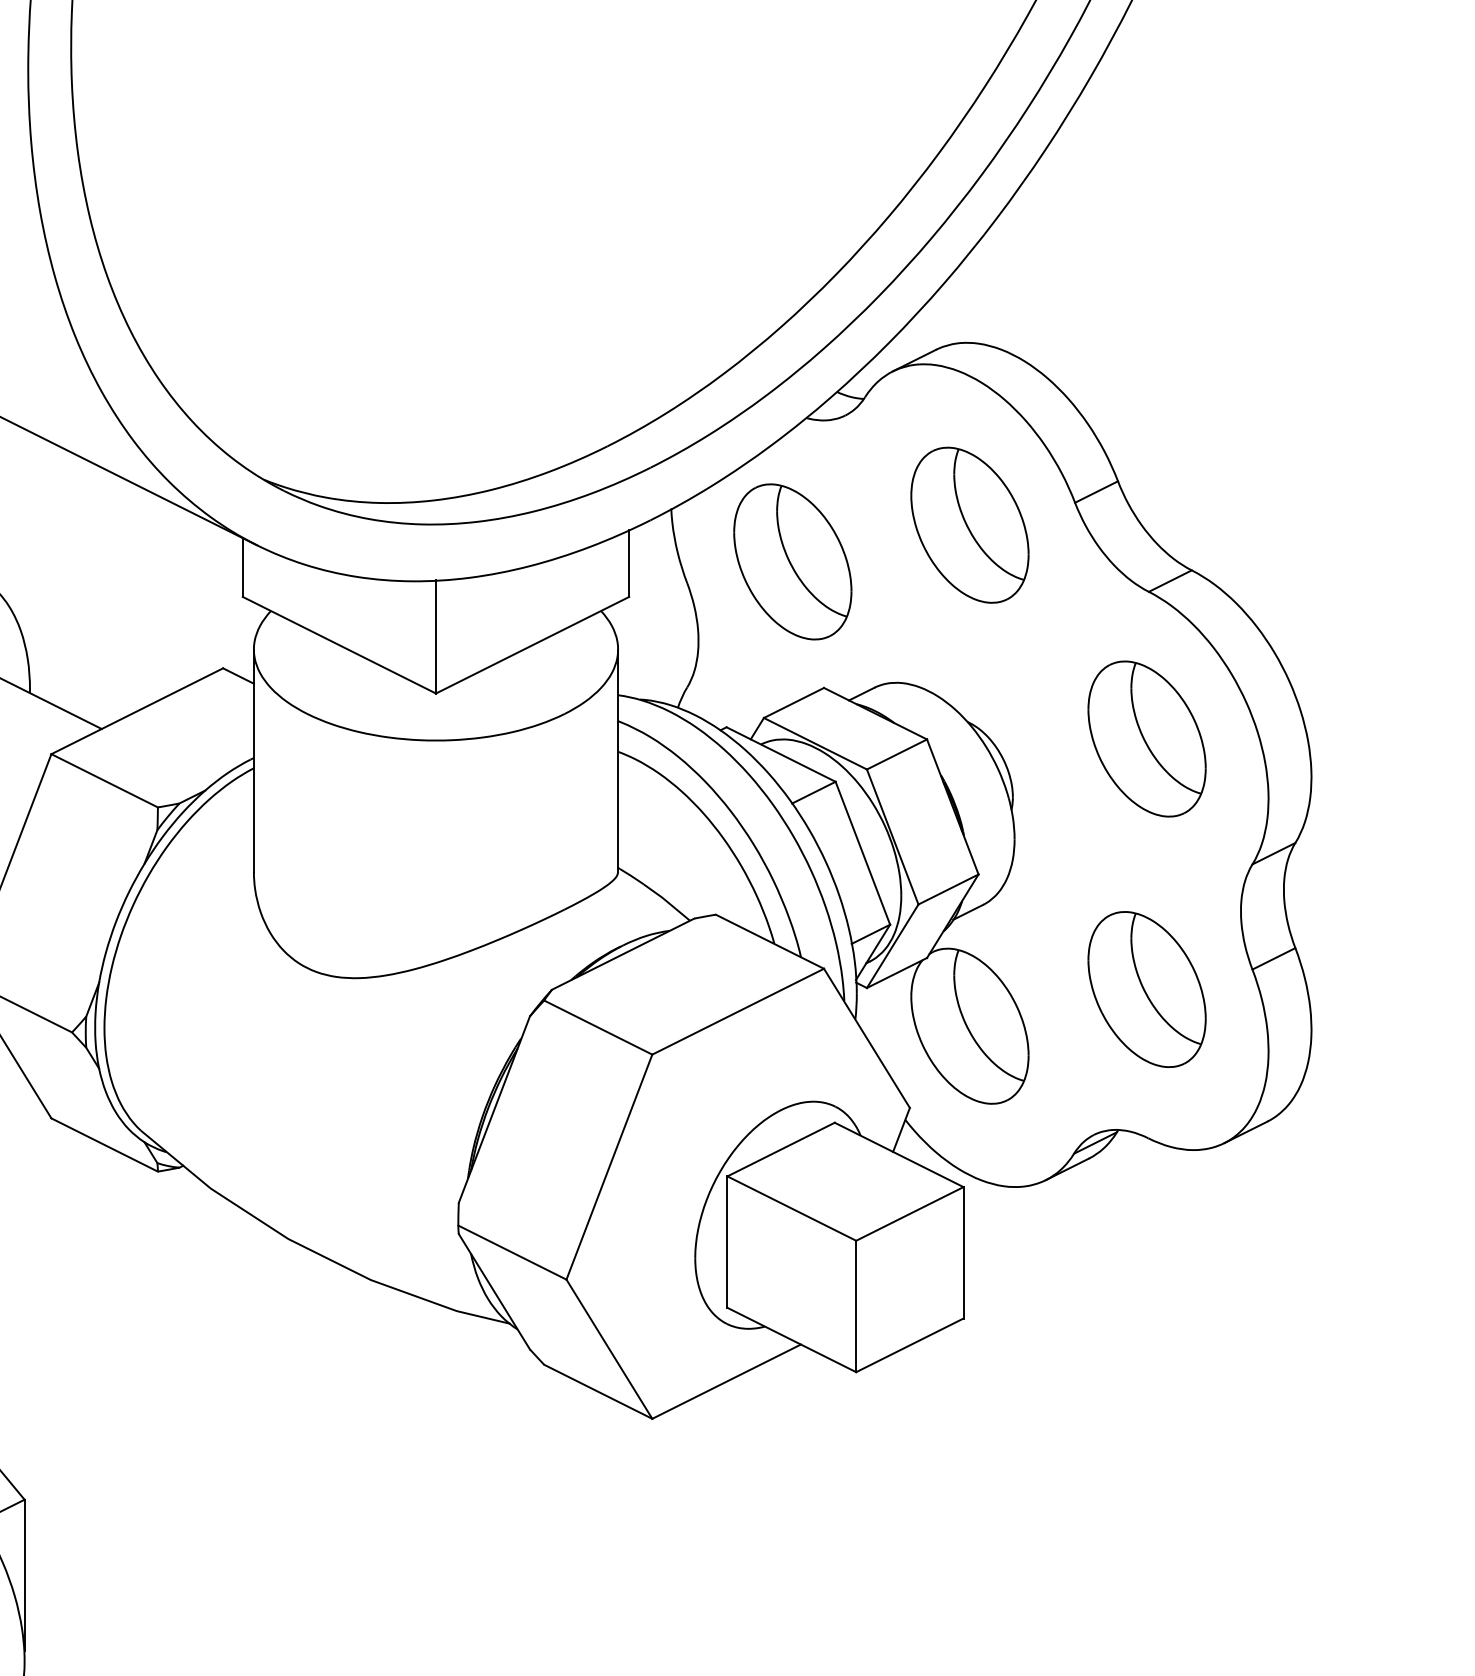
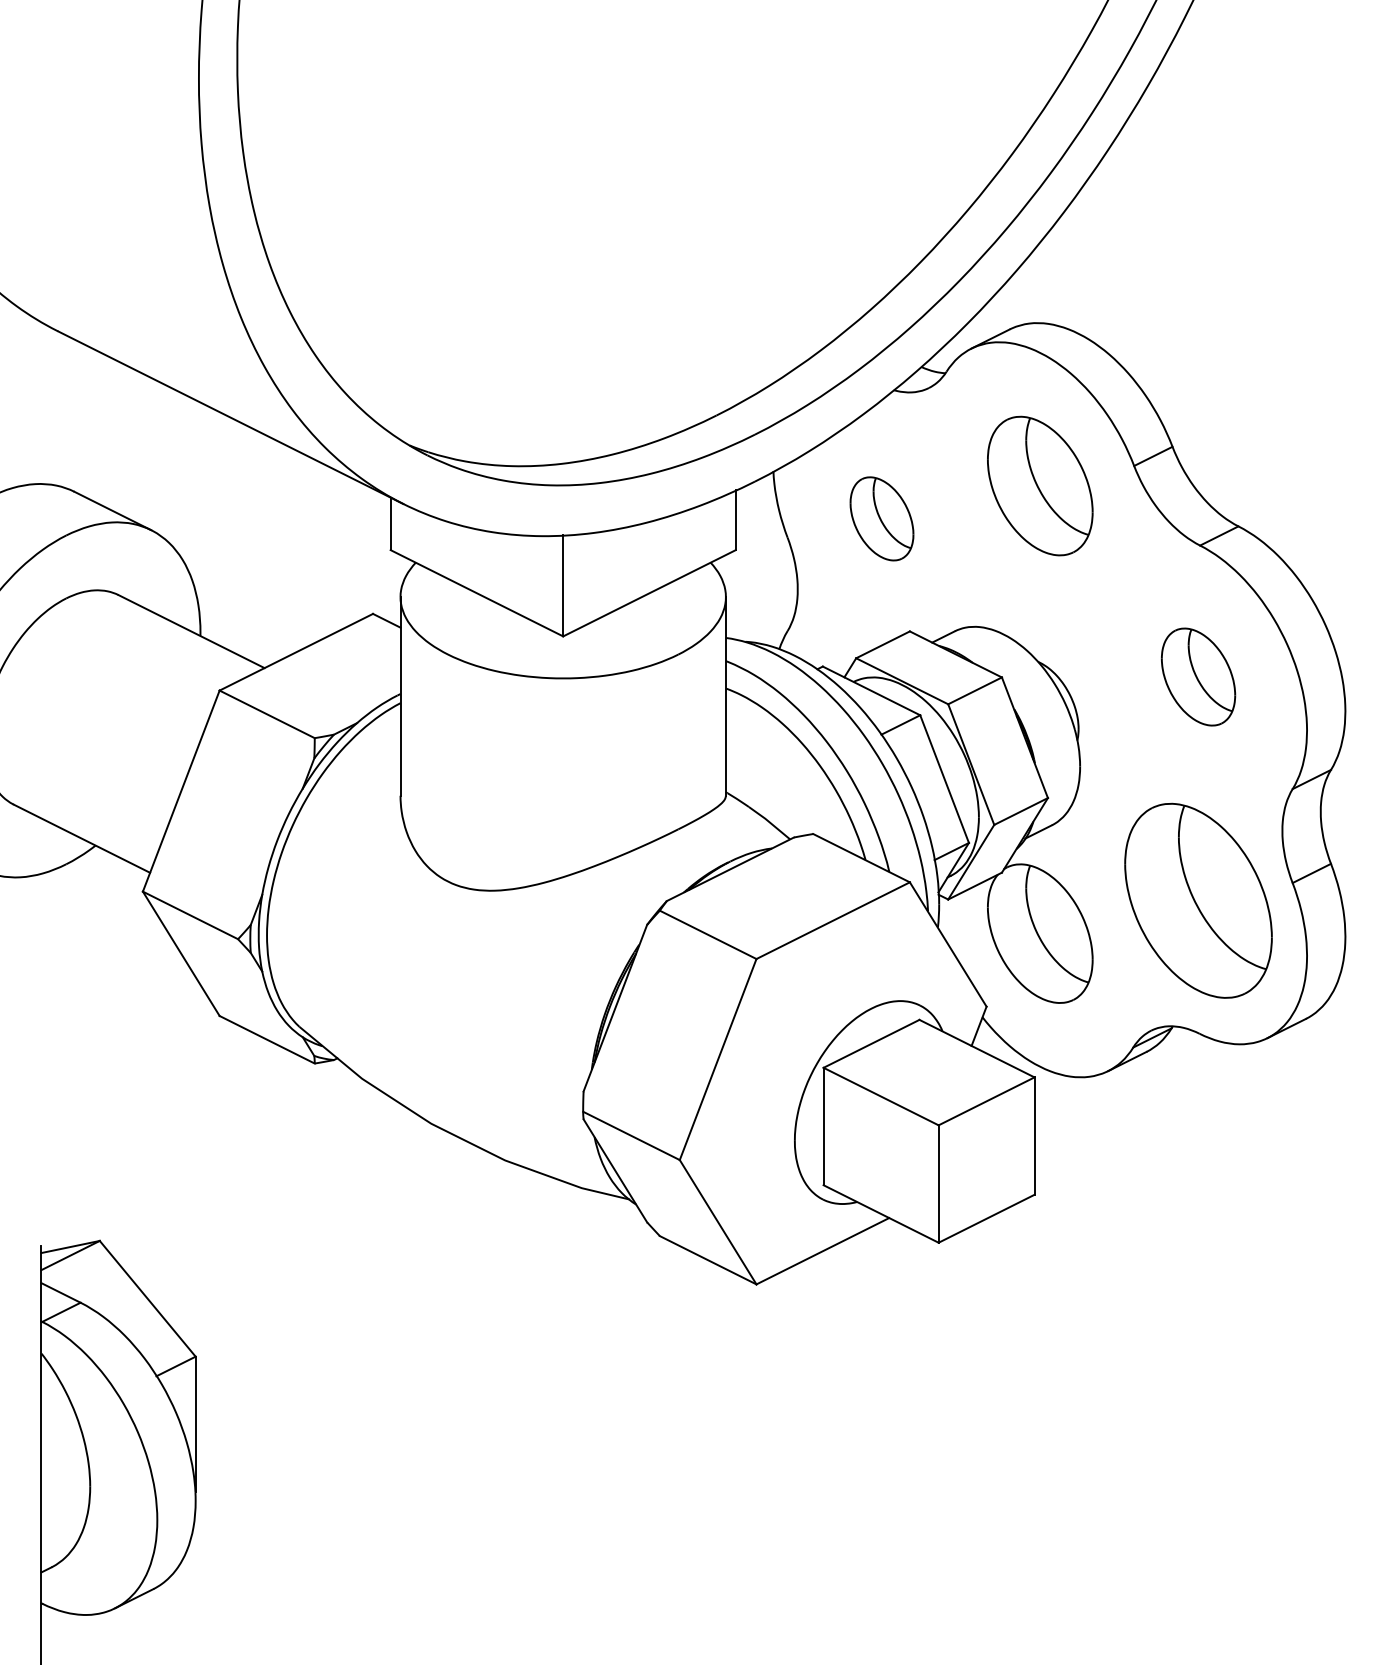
part: (792, 561) -> (881, 518), size x0.6
part: (1147, 738) -> (1198, 676), size x0.7
part: (1147, 989) -> (1198, 900), size x1.4

